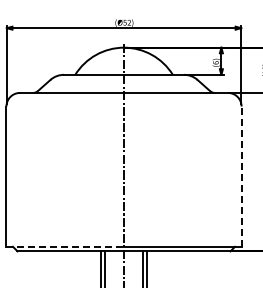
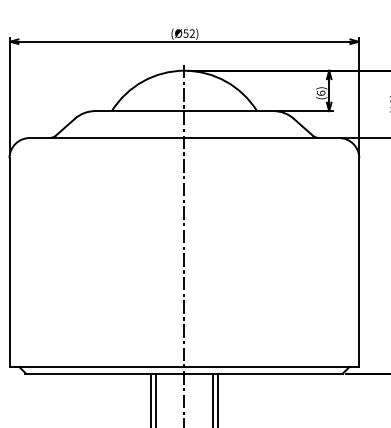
line: (241, 176) -> (359, 262), dashed -> solid
line: (65, 246) -> (97, 366), dashed -> solid

